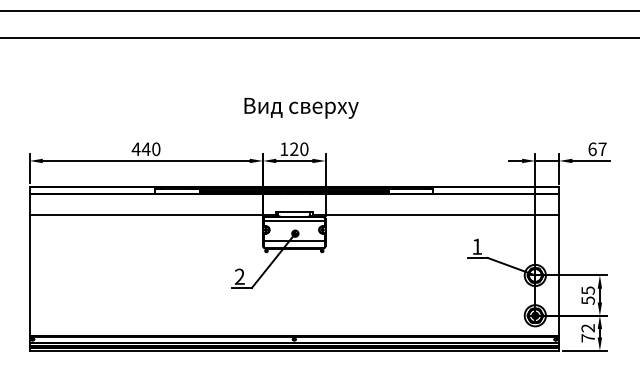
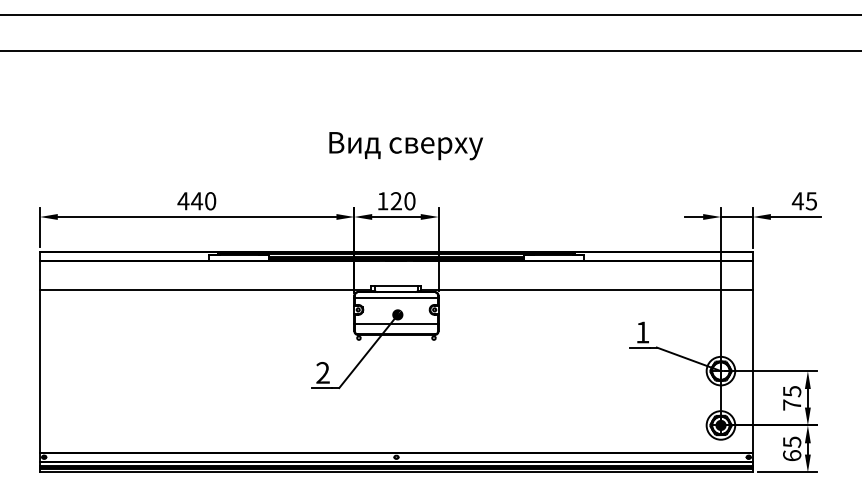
text: (597, 149) -> (804, 201), 67 -> 45
text: (587, 300) -> (791, 404), 55 -> 75
text: (587, 333) -> (791, 449), 72 -> 65

